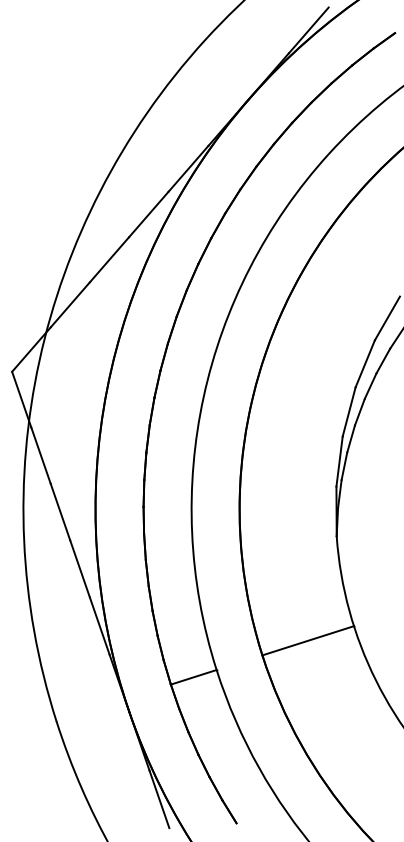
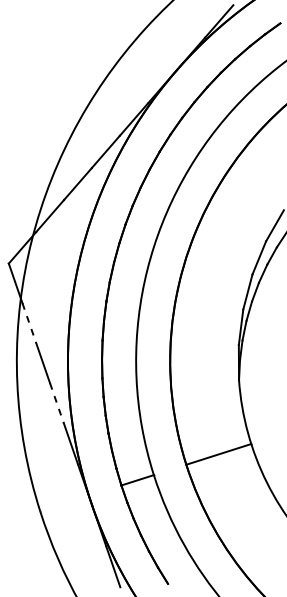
line: (41, 455) -> (29, 322), solid -> dashed
line: (80, 569) -> (57, 403), solid -> dashed

